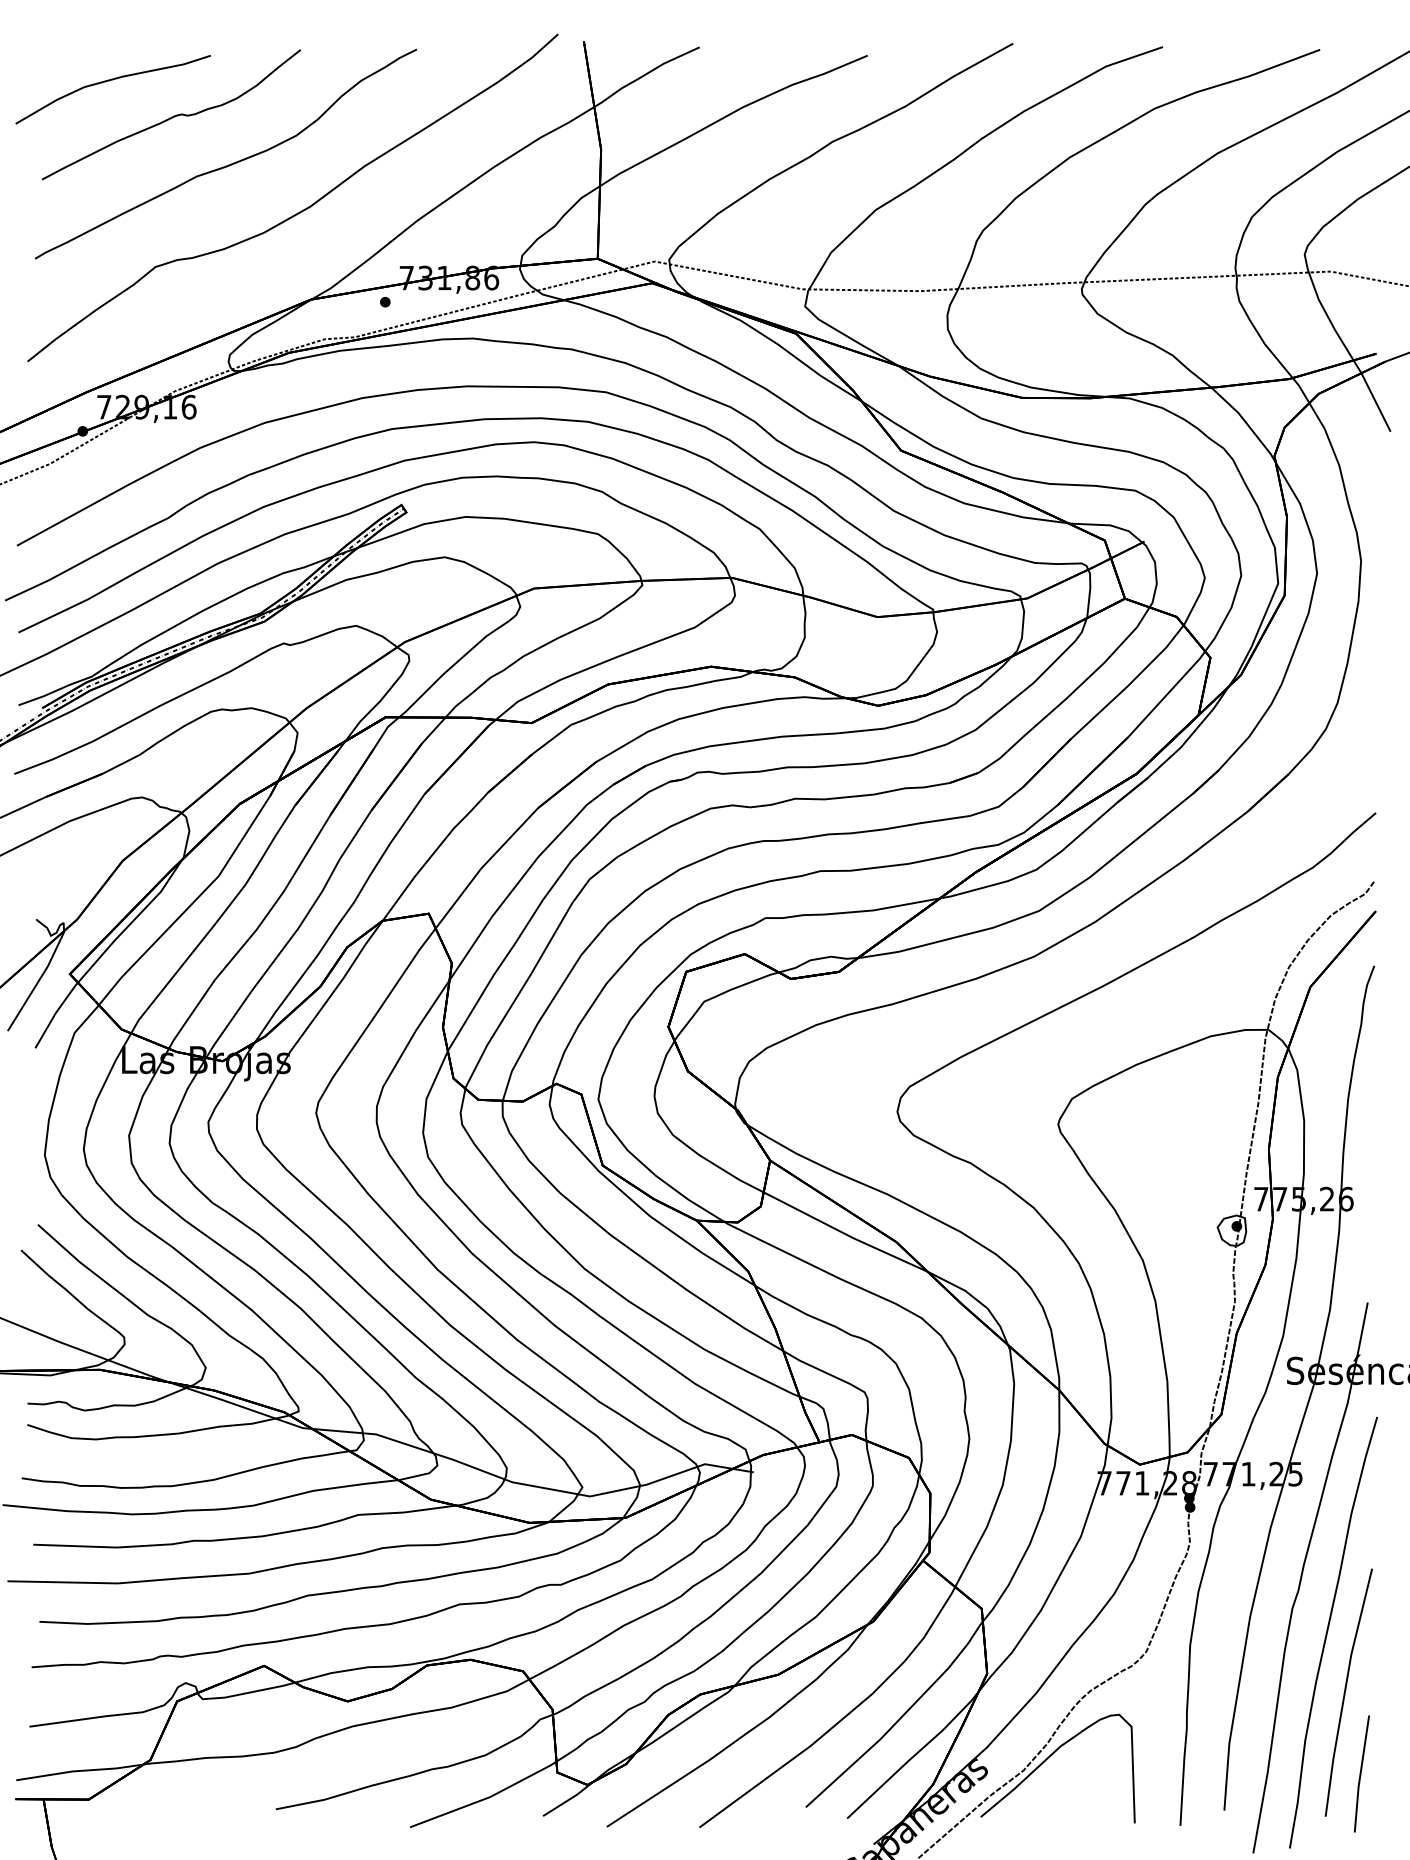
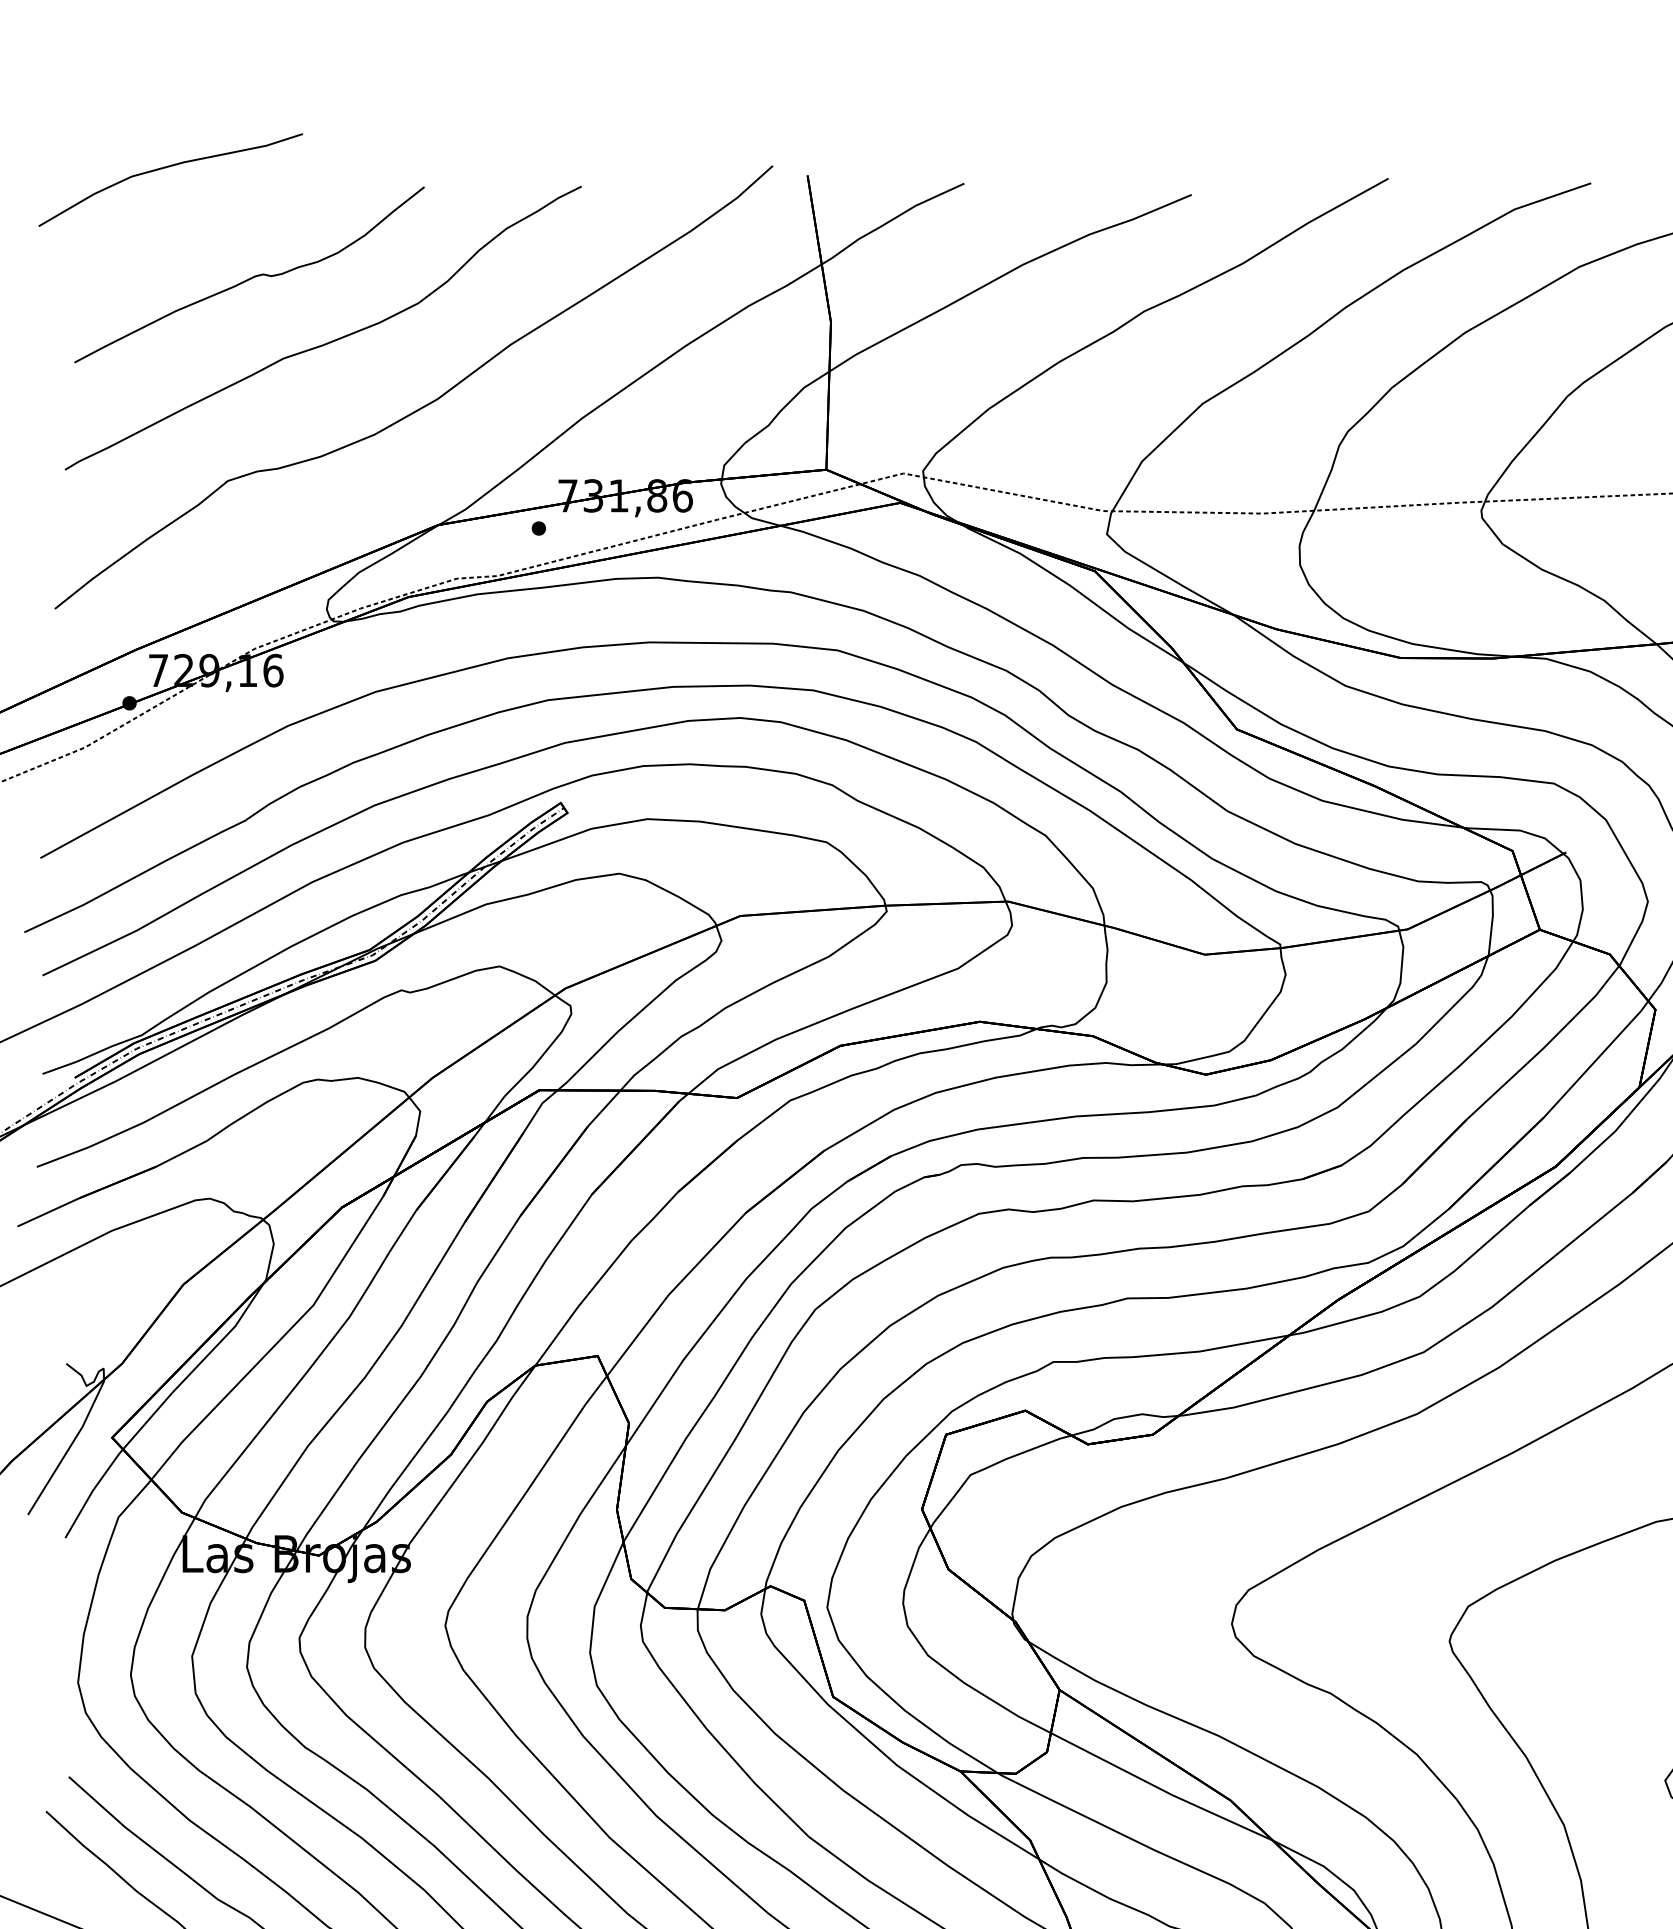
curve: (109, 81) -> (165, 168), moved

